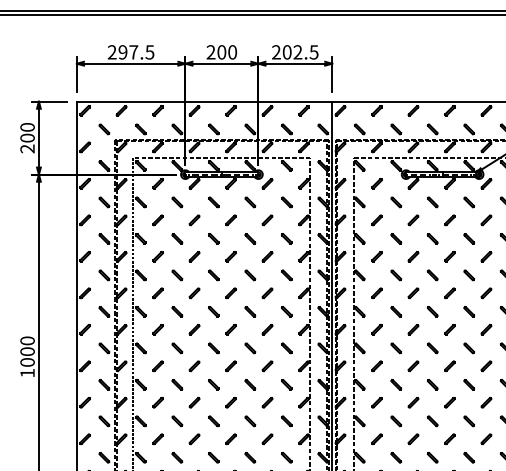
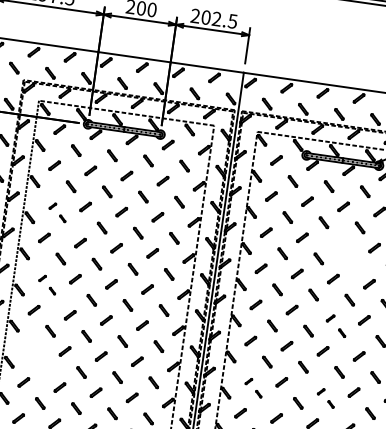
part: (167, 266) -> (57, 212), size x0.6
part: (459, 266) -> (346, 253), removed
part: (167, 339) -> (47, 285), size x0.6
part: (459, 339) -> (336, 326), size x0.7
part: (167, 412) -> (36, 357), removed
part: (386, 412) -> (253, 388), size x0.6
part: (459, 412) -> (326, 398), size x0.6

